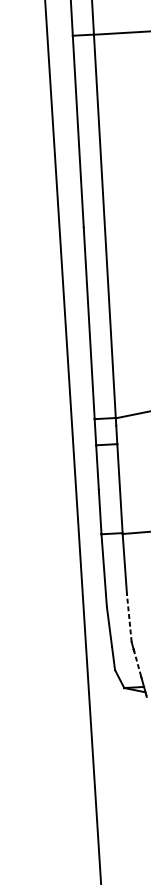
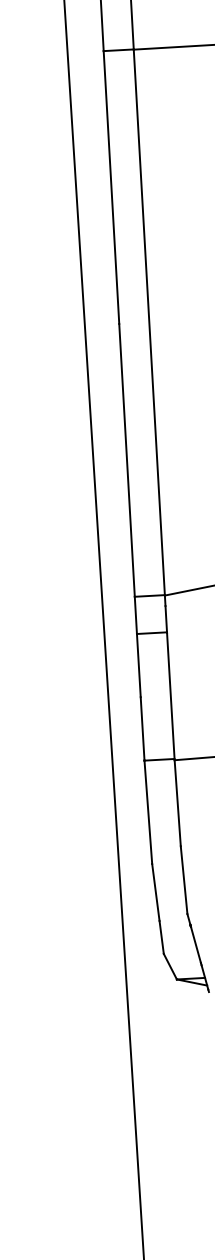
line: (129, 617) -> (184, 879), dashed -> solid
line: (137, 663) -> (195, 944), dashed -> solid

